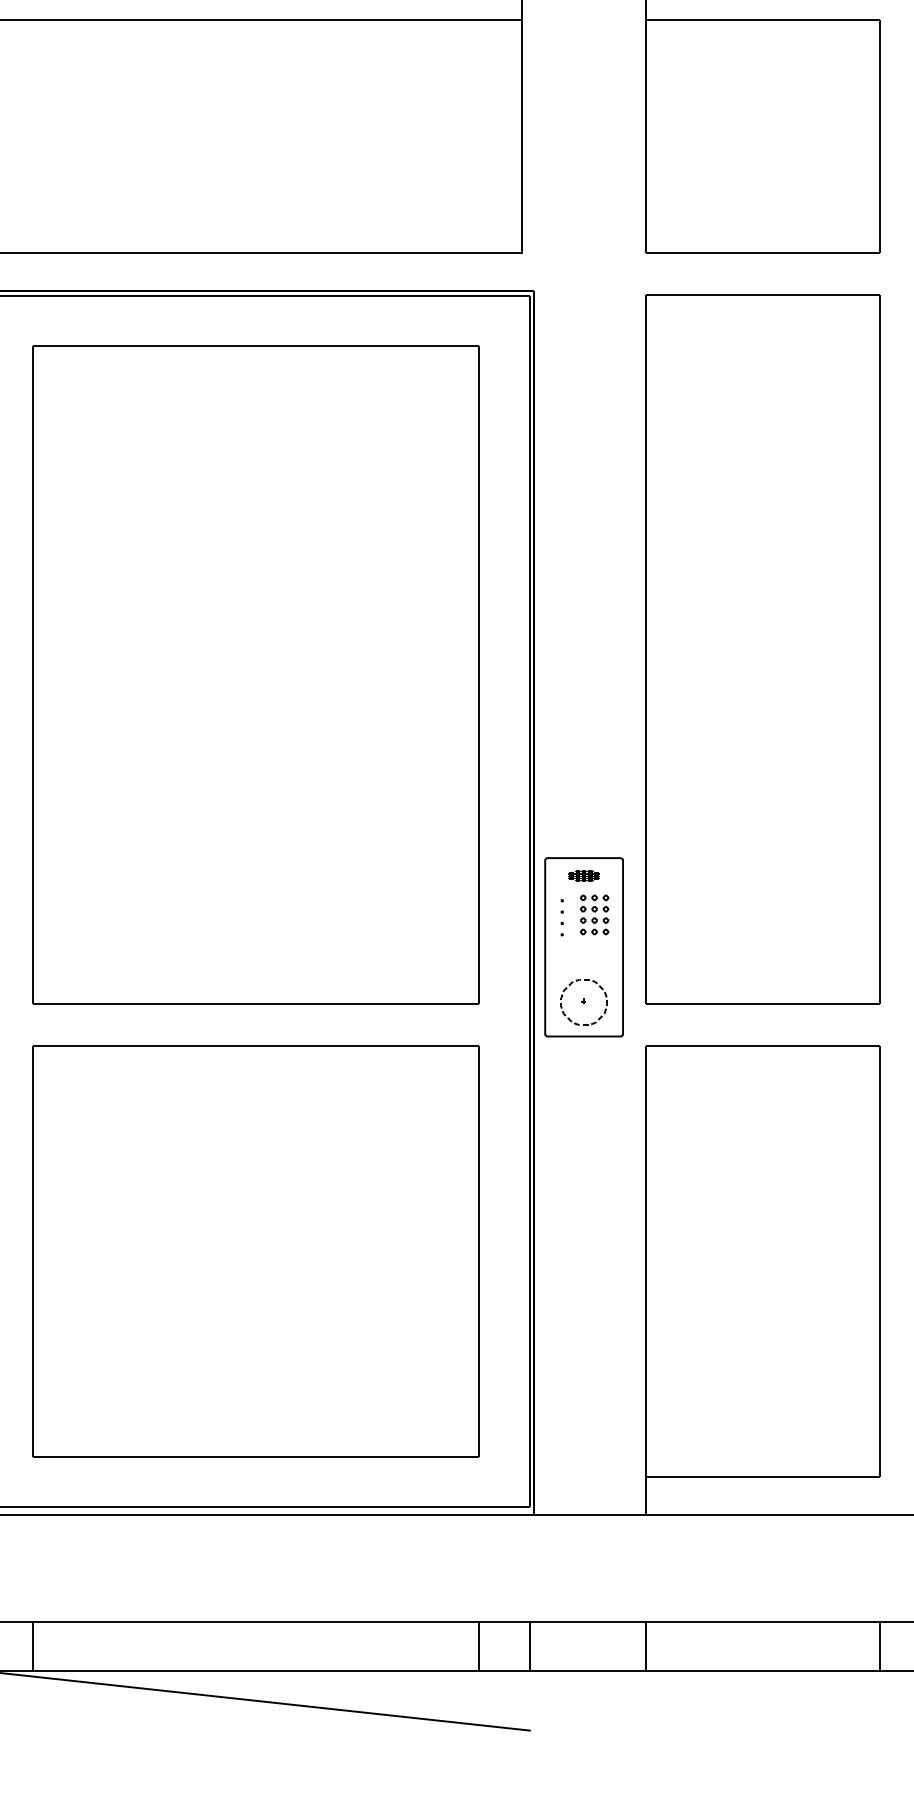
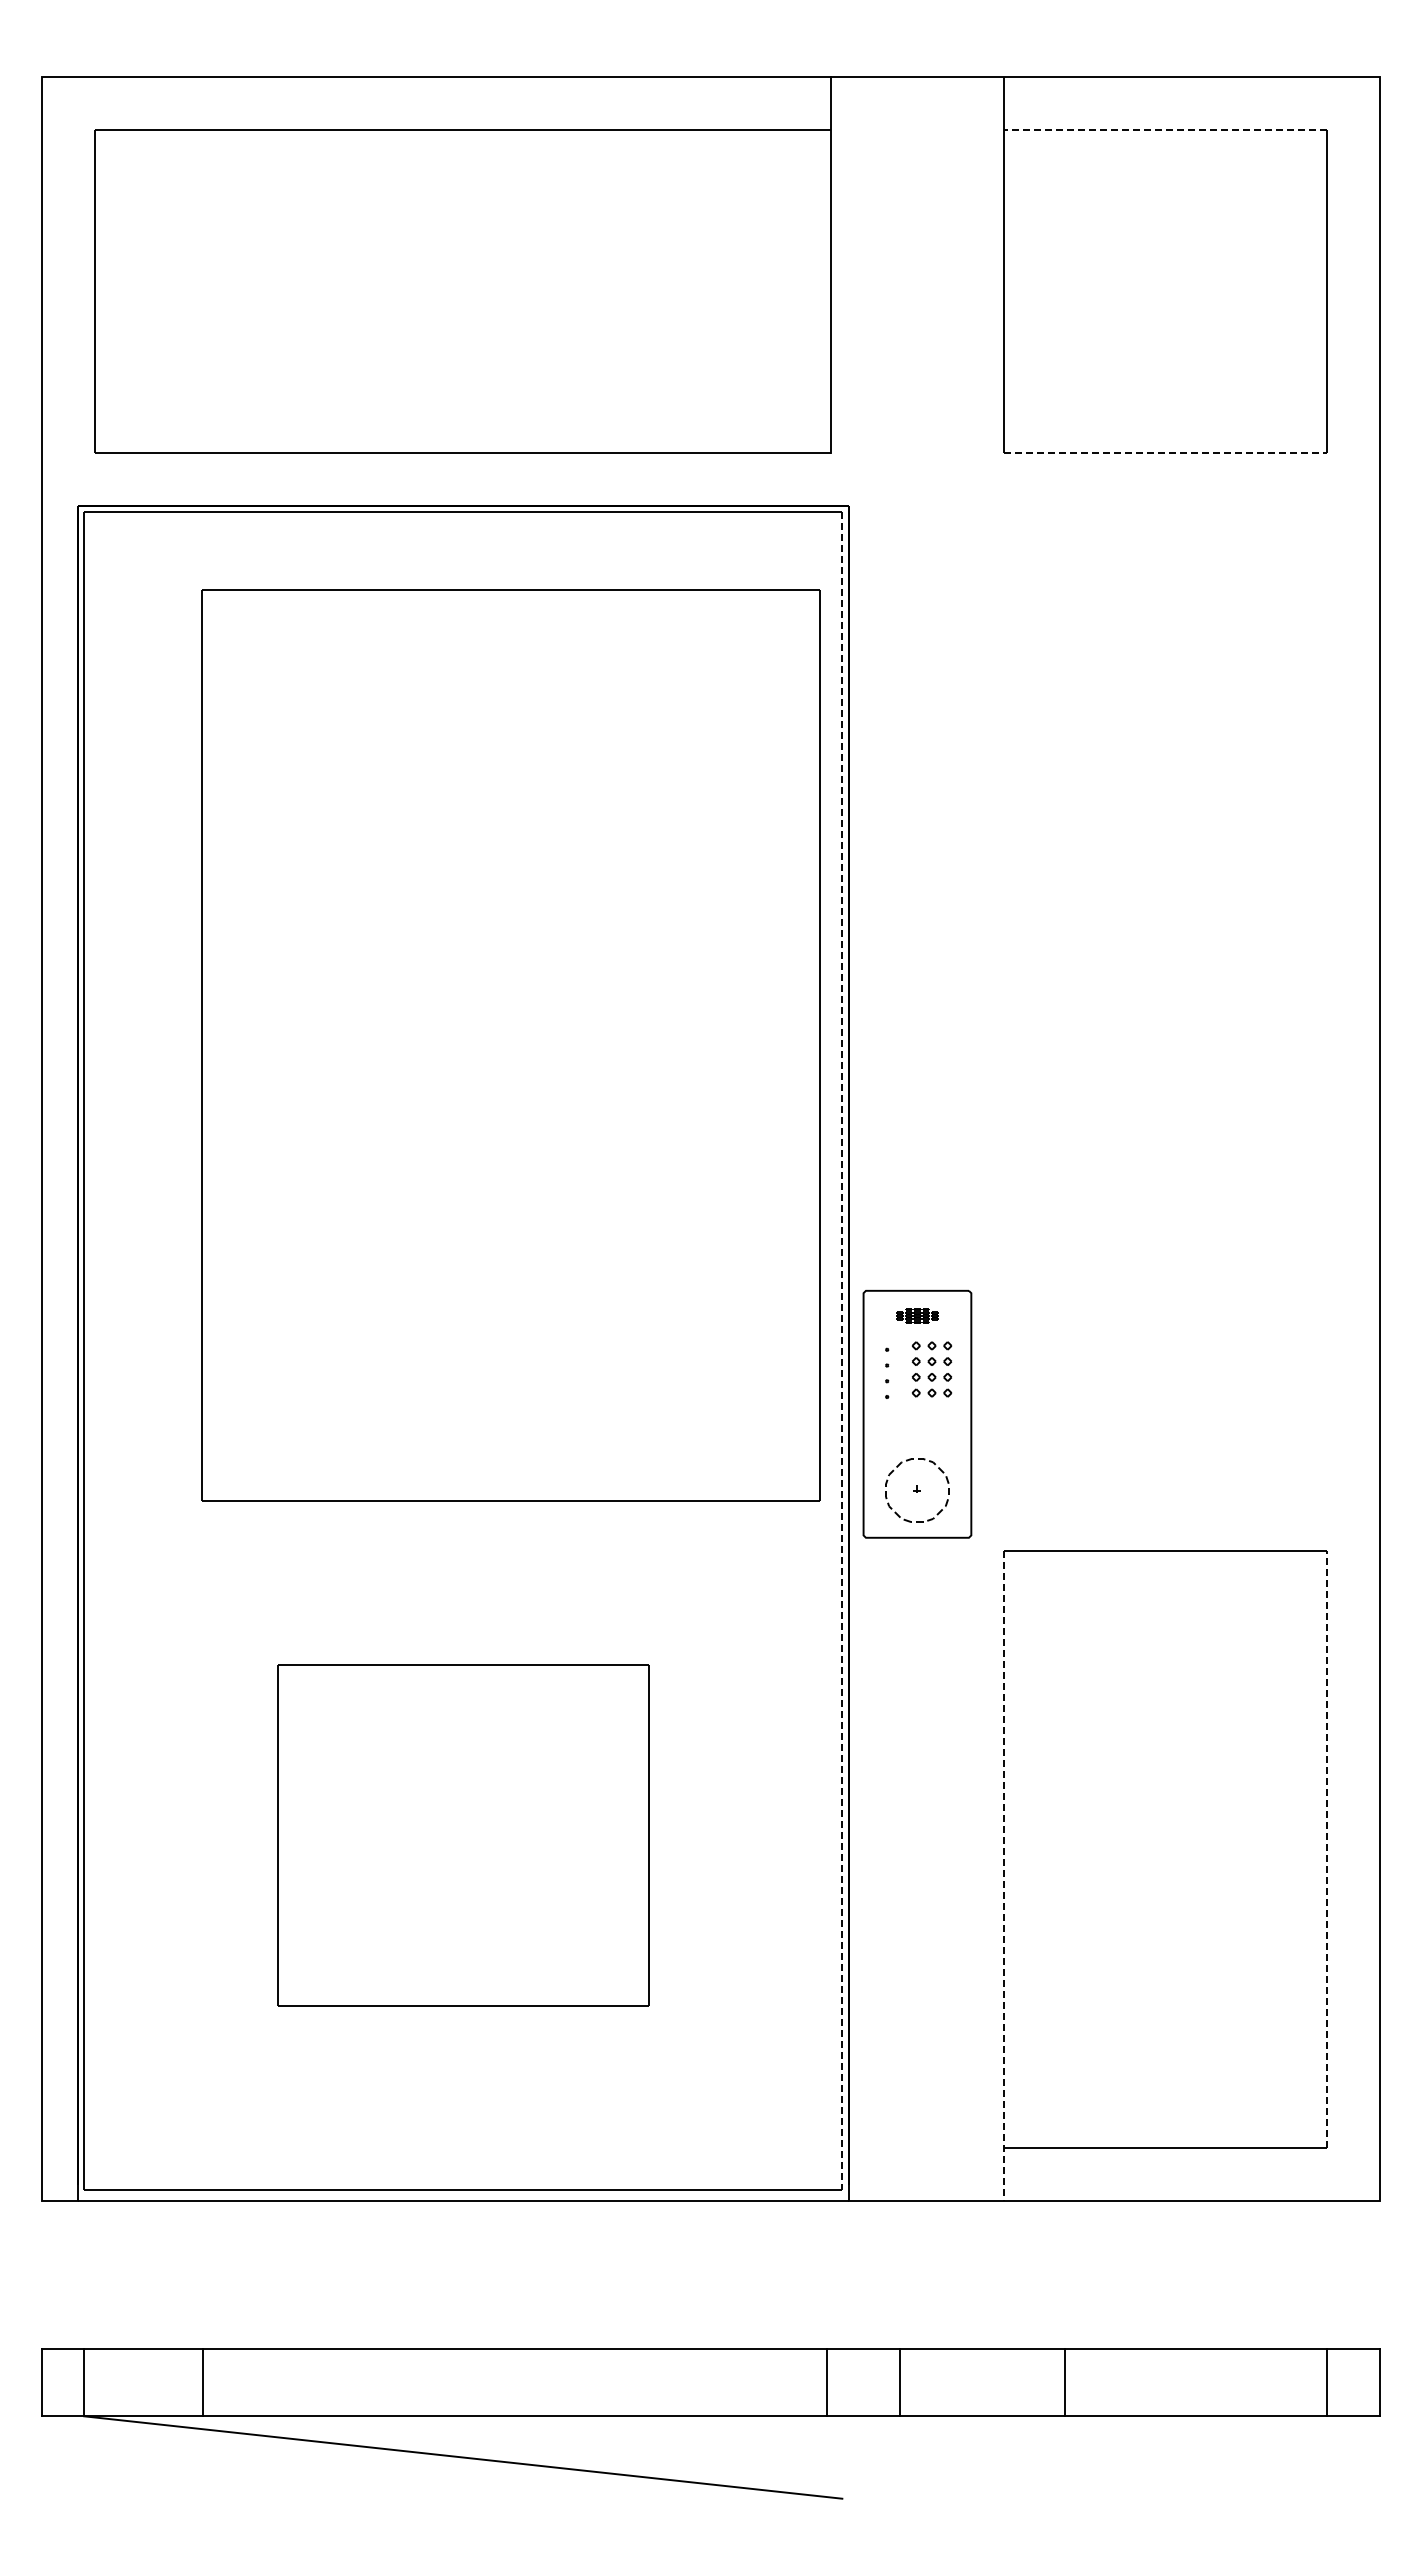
line: (763, 19) -> (1165, 129), solid -> dashed
line: (763, 253) -> (1165, 453), solid -> dashed
part: (763, 649) -> (1165, 1001), removed
part: (255, 675) -> (510, 1045), moved
line: (529, 901) -> (842, 1351), solid -> dashed
part: (255, 1251) -> (462, 1835), size x0.6
line: (879, 1261) -> (1326, 1849), solid -> dashed
line: (646, 1280) -> (1003, 1875), solid -> dashed
line: (33, 1646) -> (203, 2382), moved
line: (479, 1646) -> (827, 2382), moved
line: (529, 1646) -> (900, 2382), moved
line: (646, 1646) -> (1064, 2382), moved

